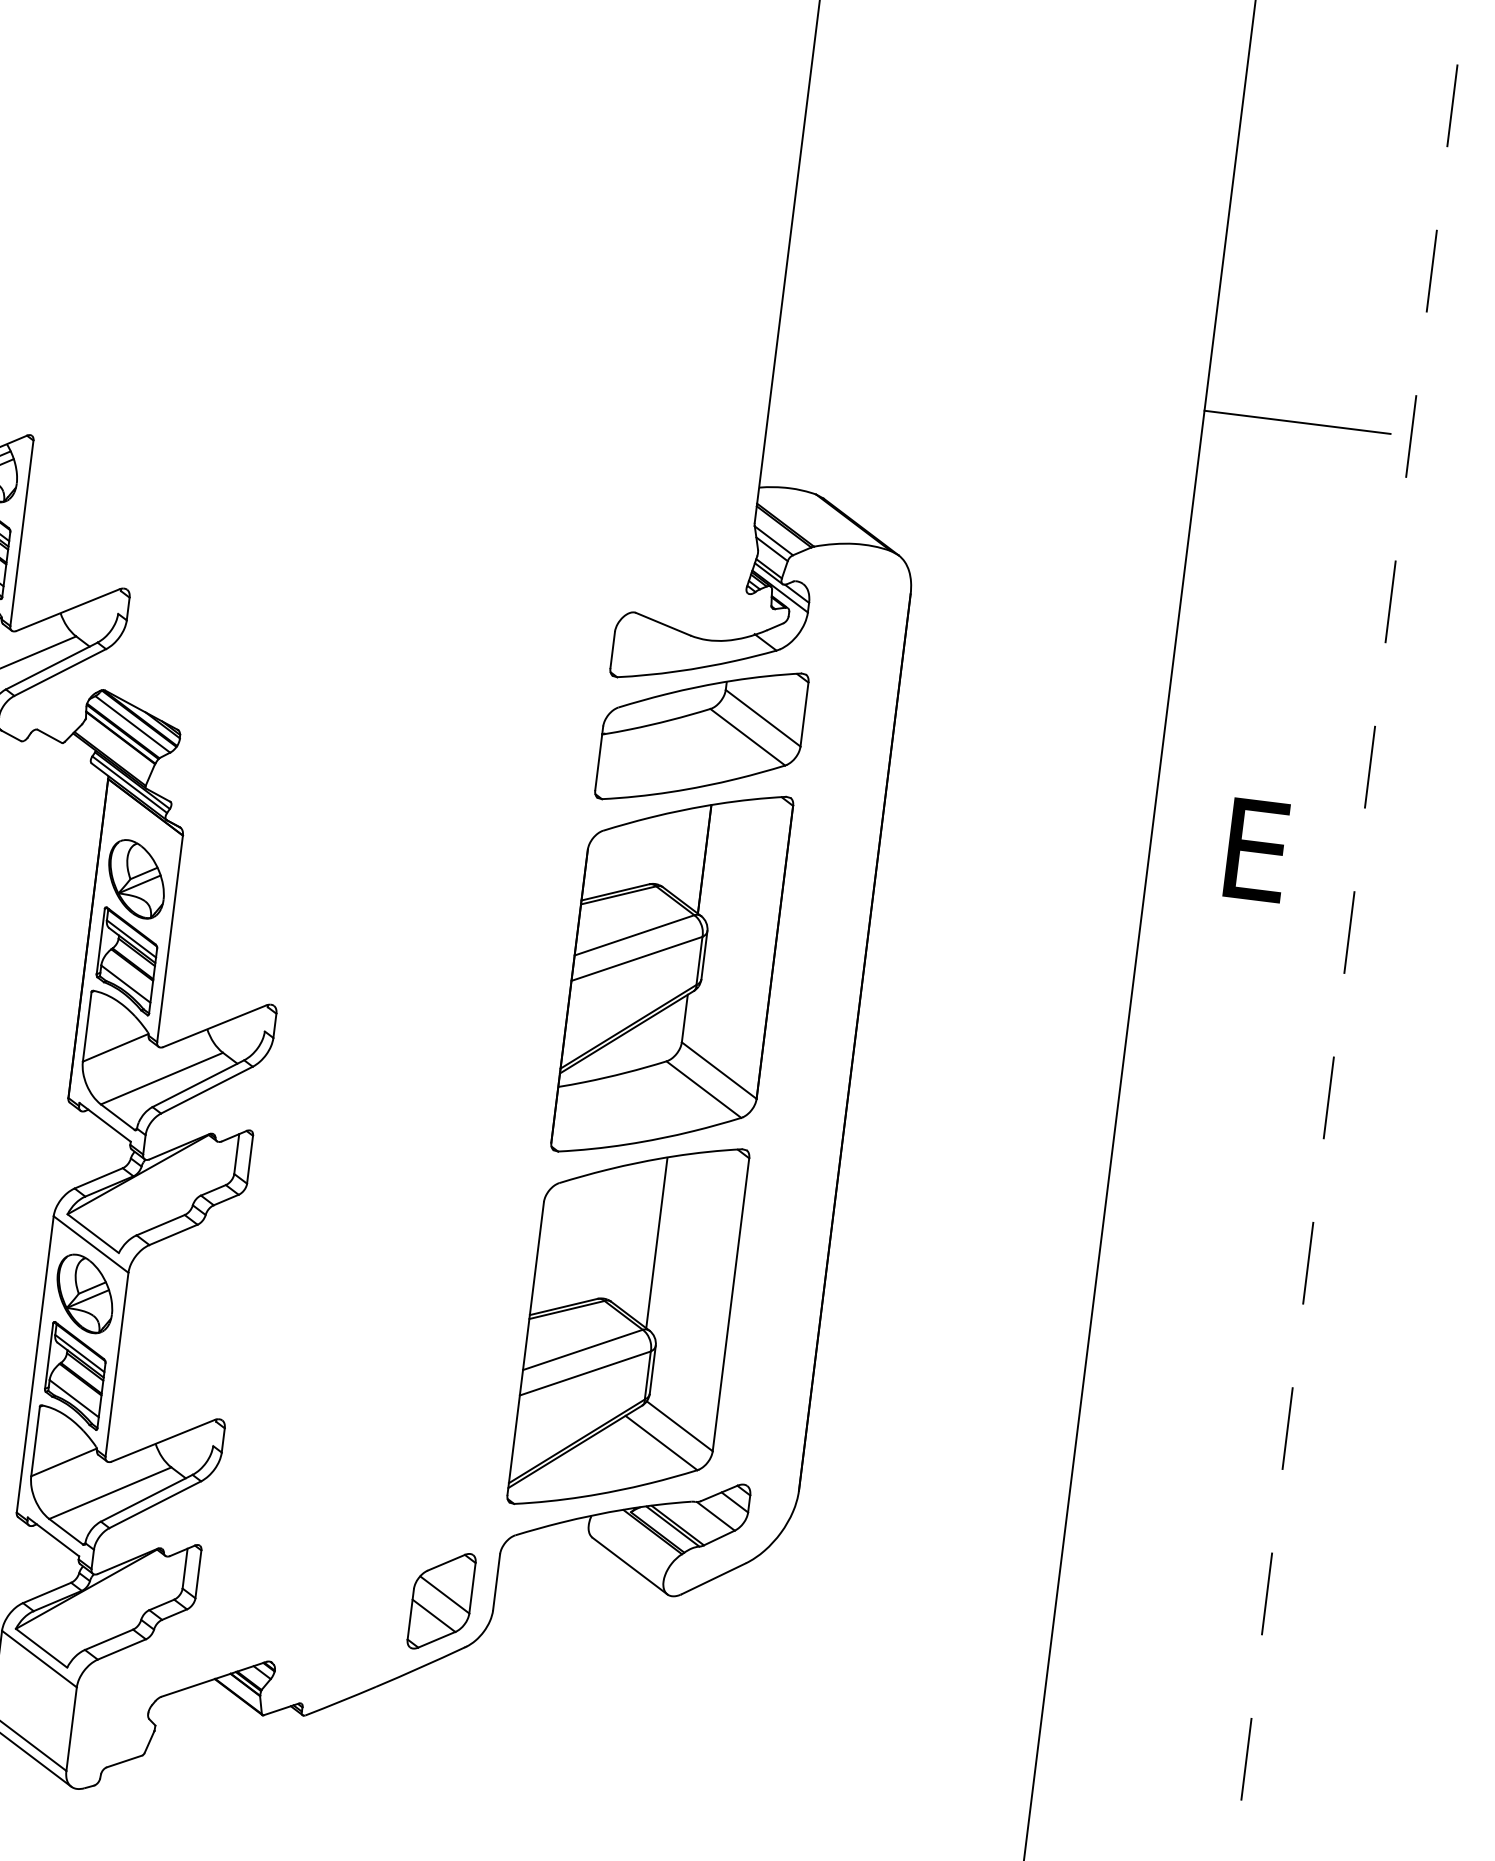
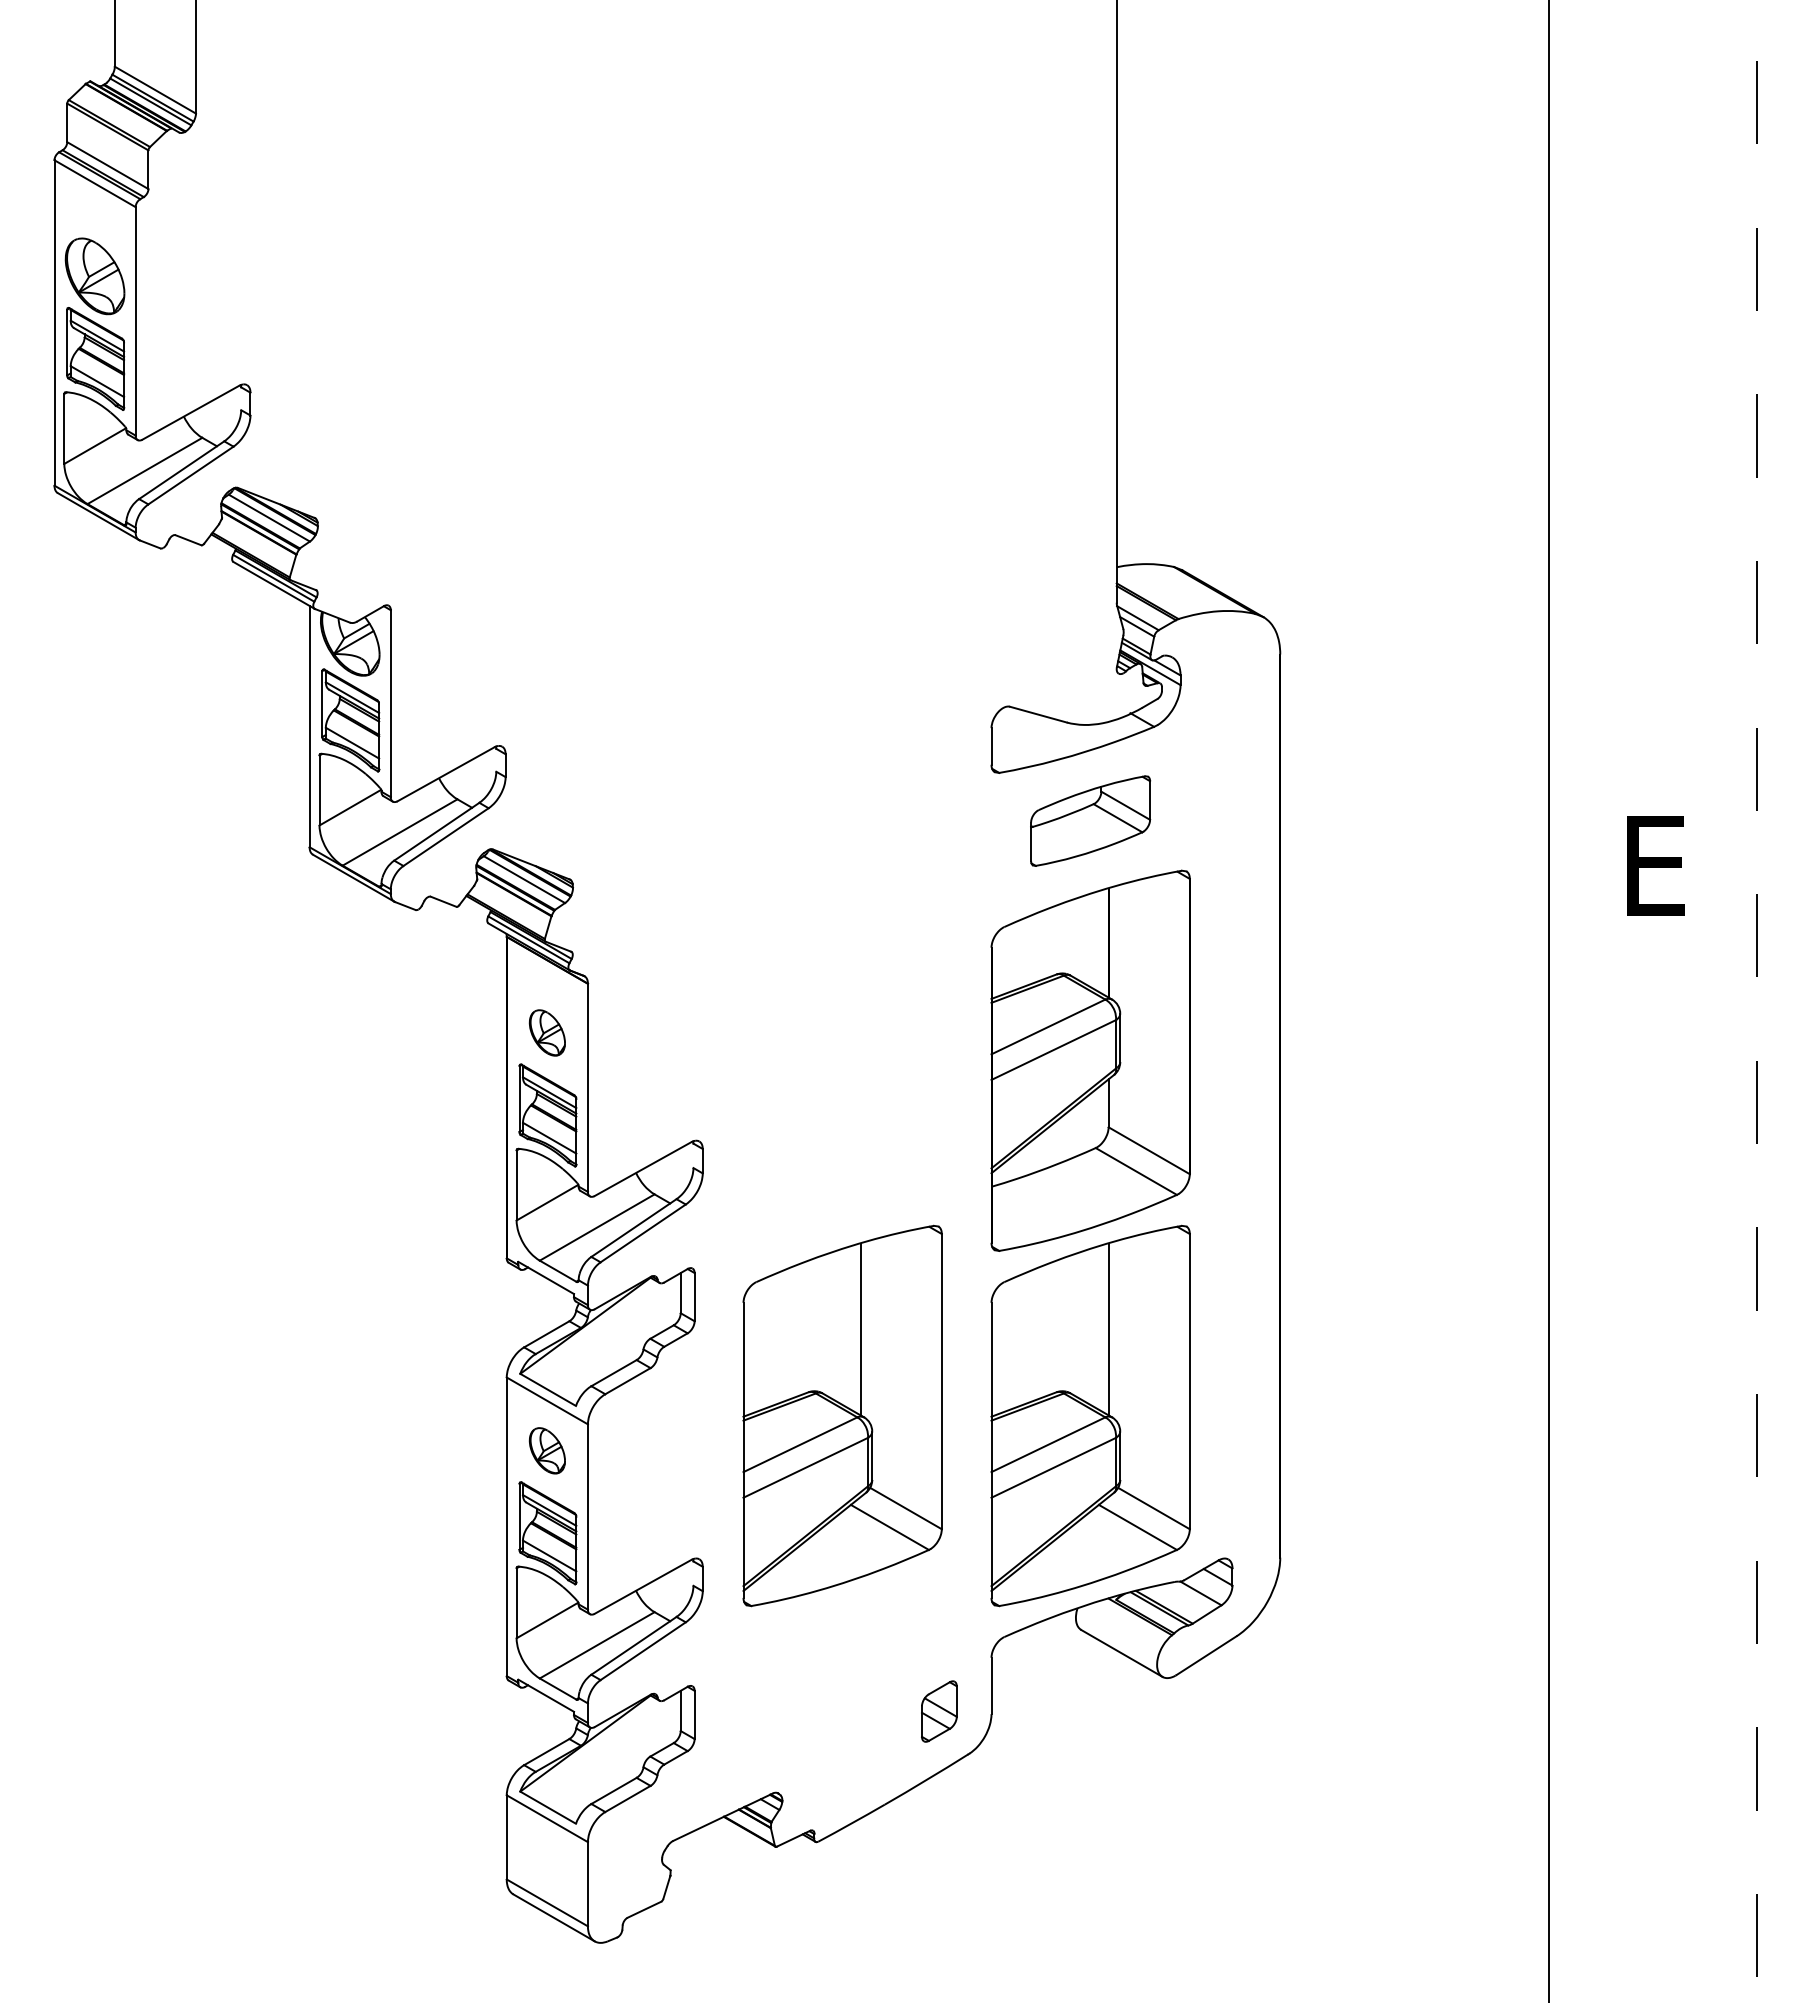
line: (1297, 421) -> (1642, 435), removed
part: (701, 735) -> (1090, 820), size x0.6
part: (136, 878) -> (547, 1032), size x0.6
part: (85, 1293) -> (547, 1450), size x0.6
part: (382, 1295) -> (842, 1415), added
part: (441, 1601) -> (939, 1711), size x0.6

